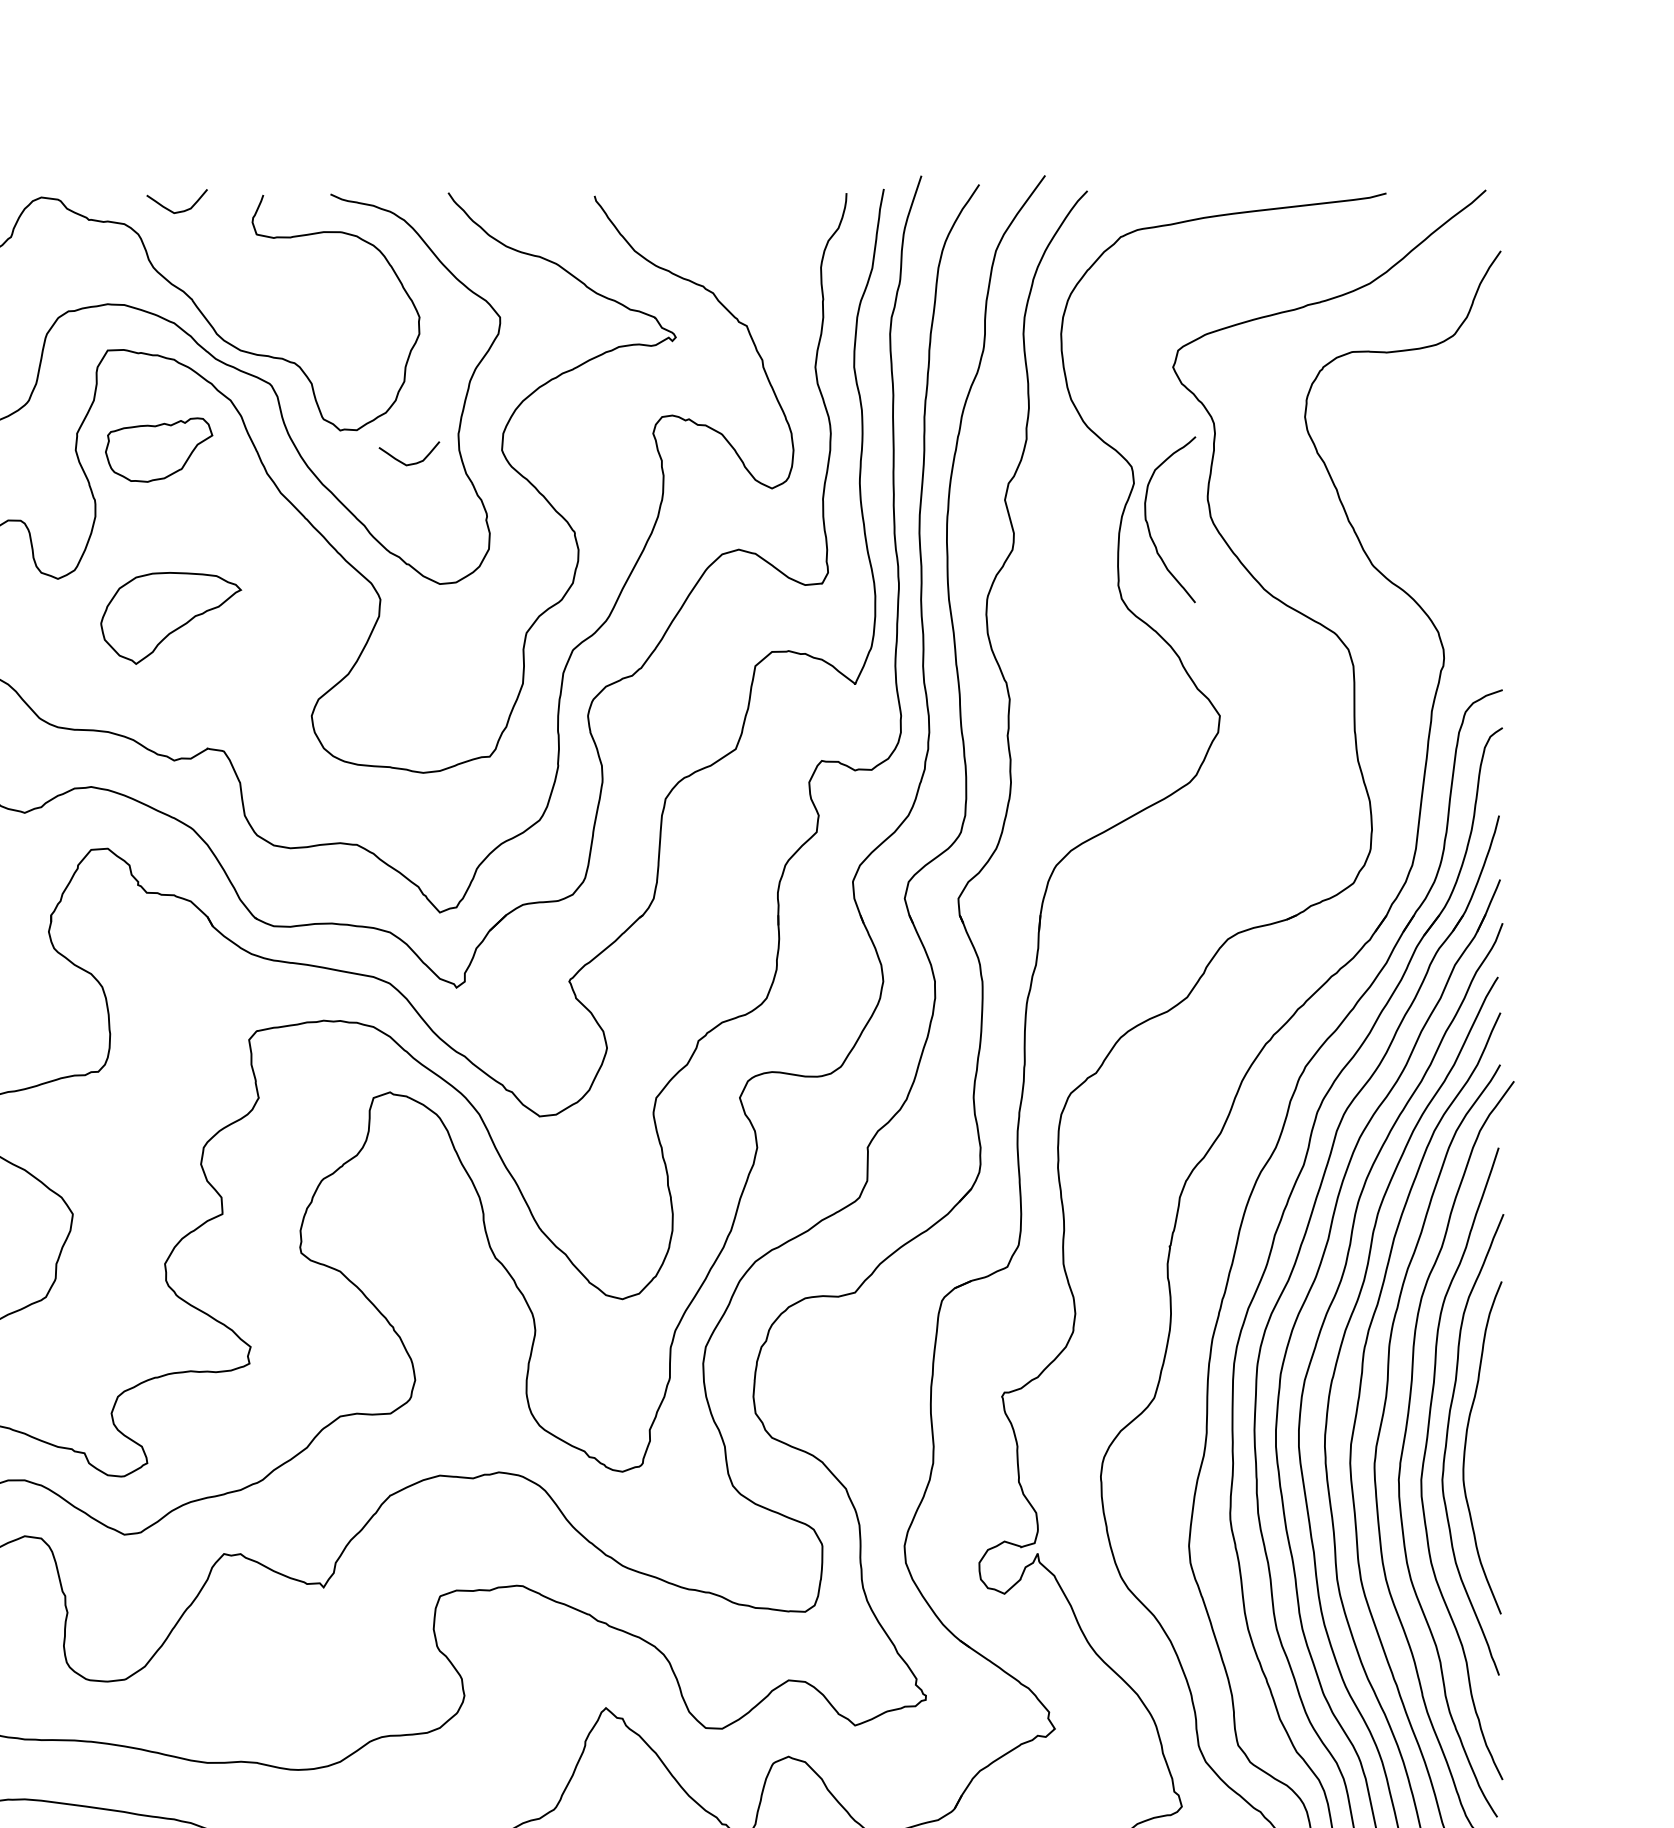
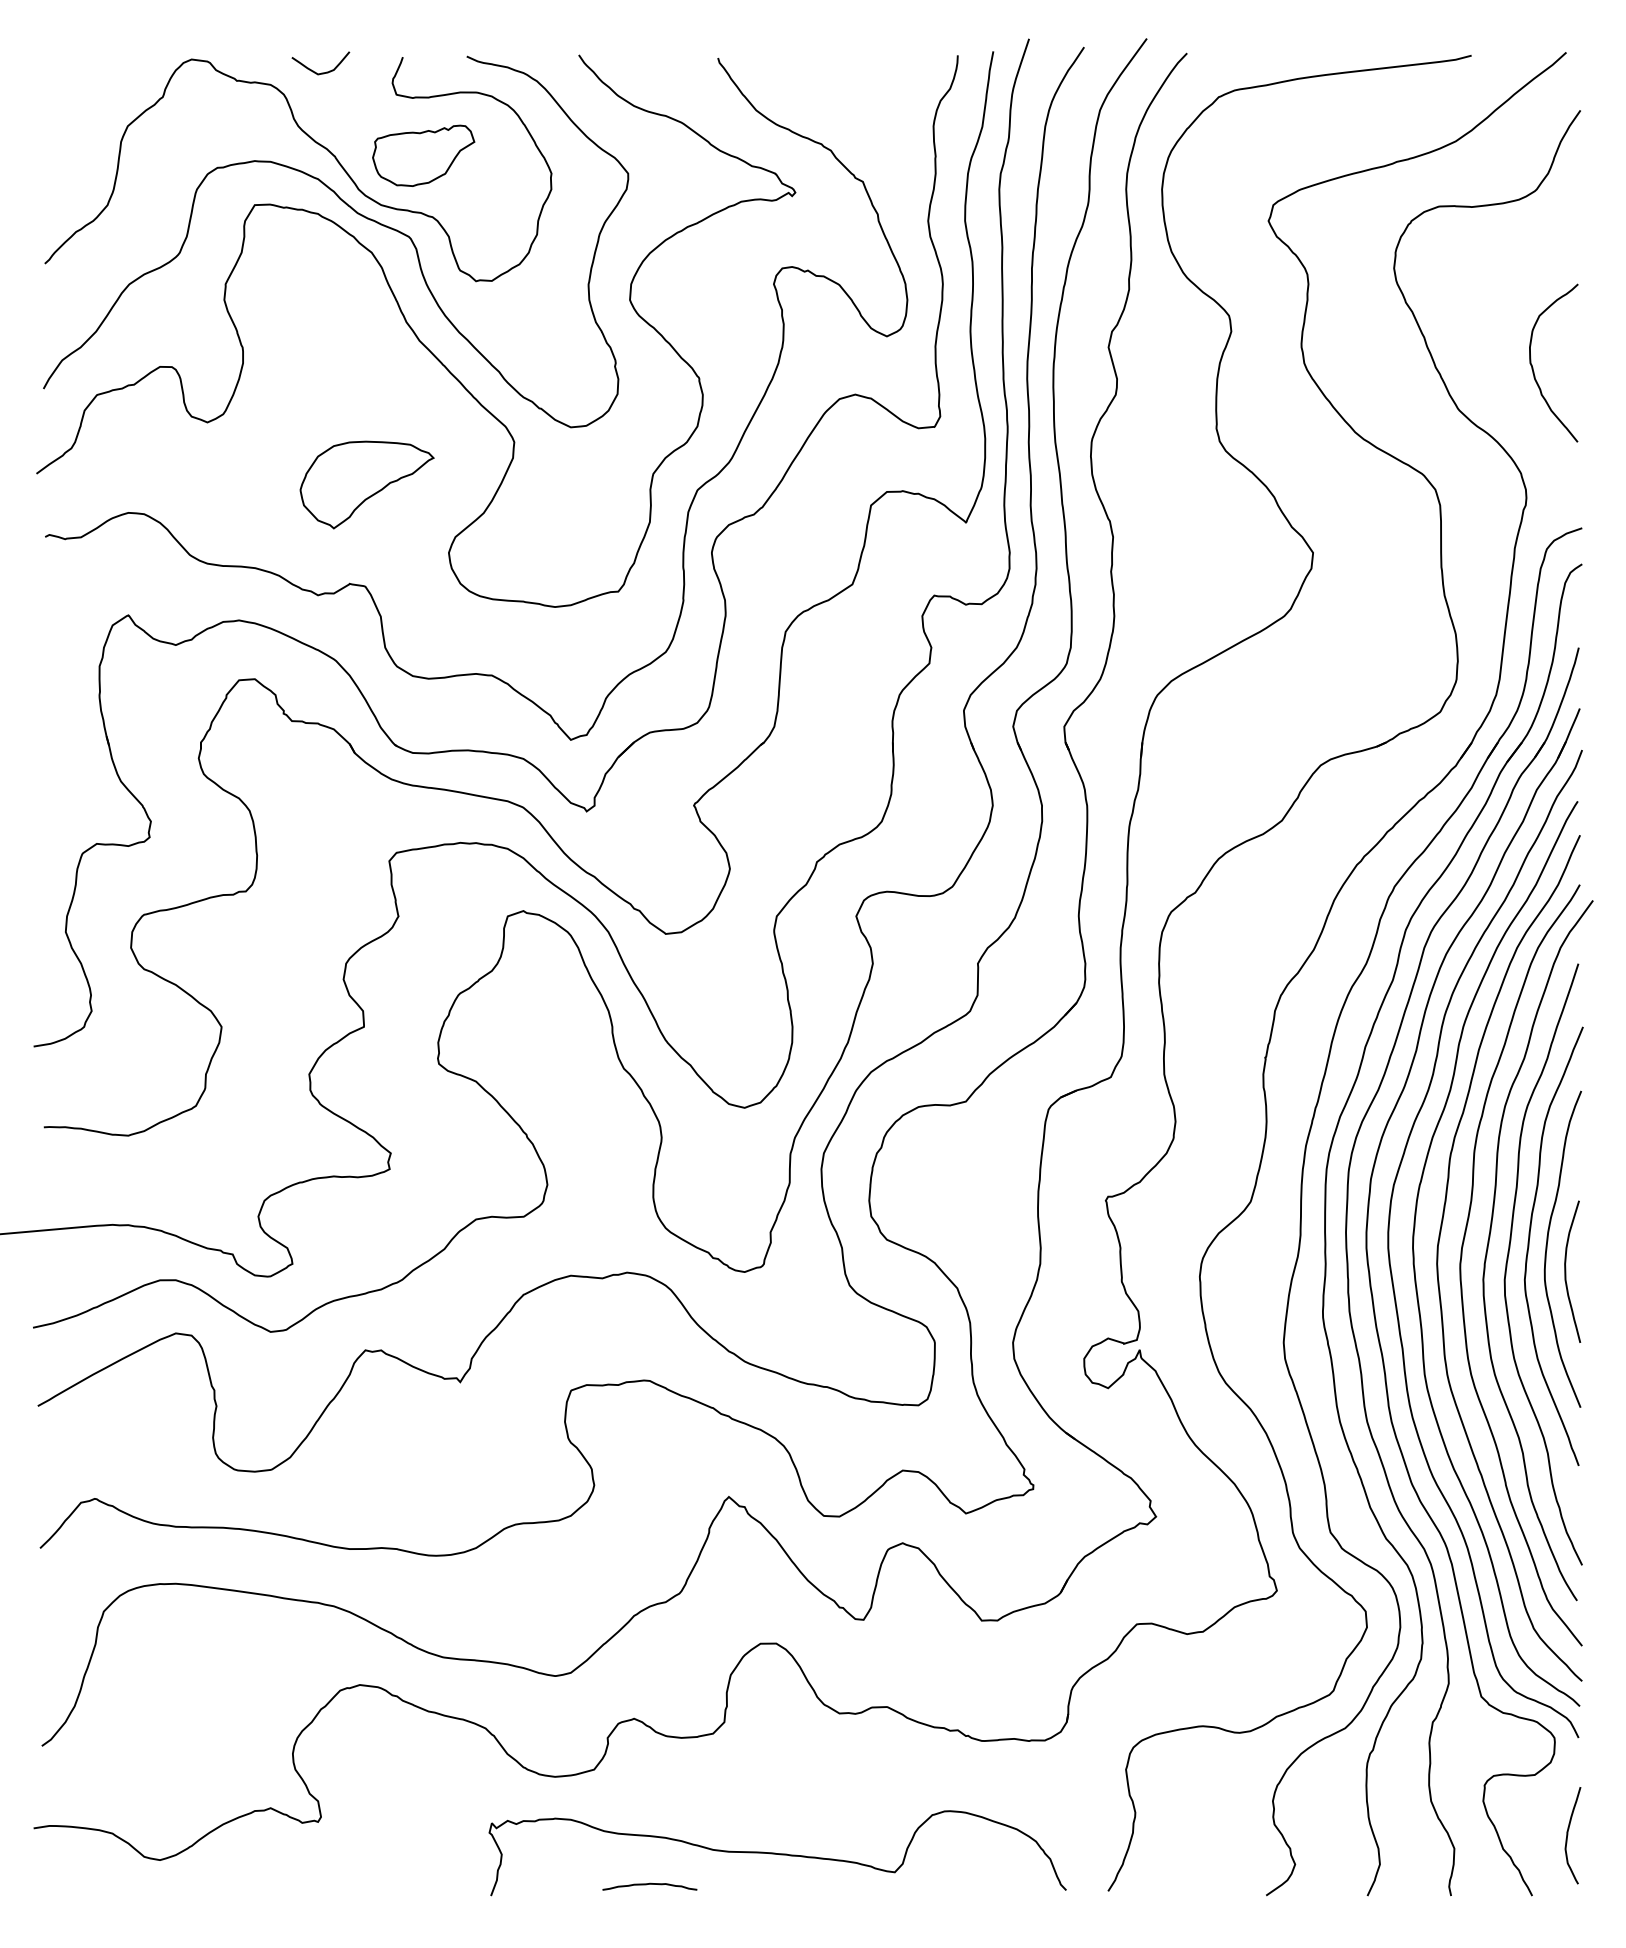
part: (158, 449) -> (423, 155), moved
curve: (410, 463) -> (542, 312), removed
curve: (1148, 524) -> (1533, 367), moved
part: (170, 617) -> (366, 484), moved
curve: (1486, 1471) -> (1566, 1271), added

